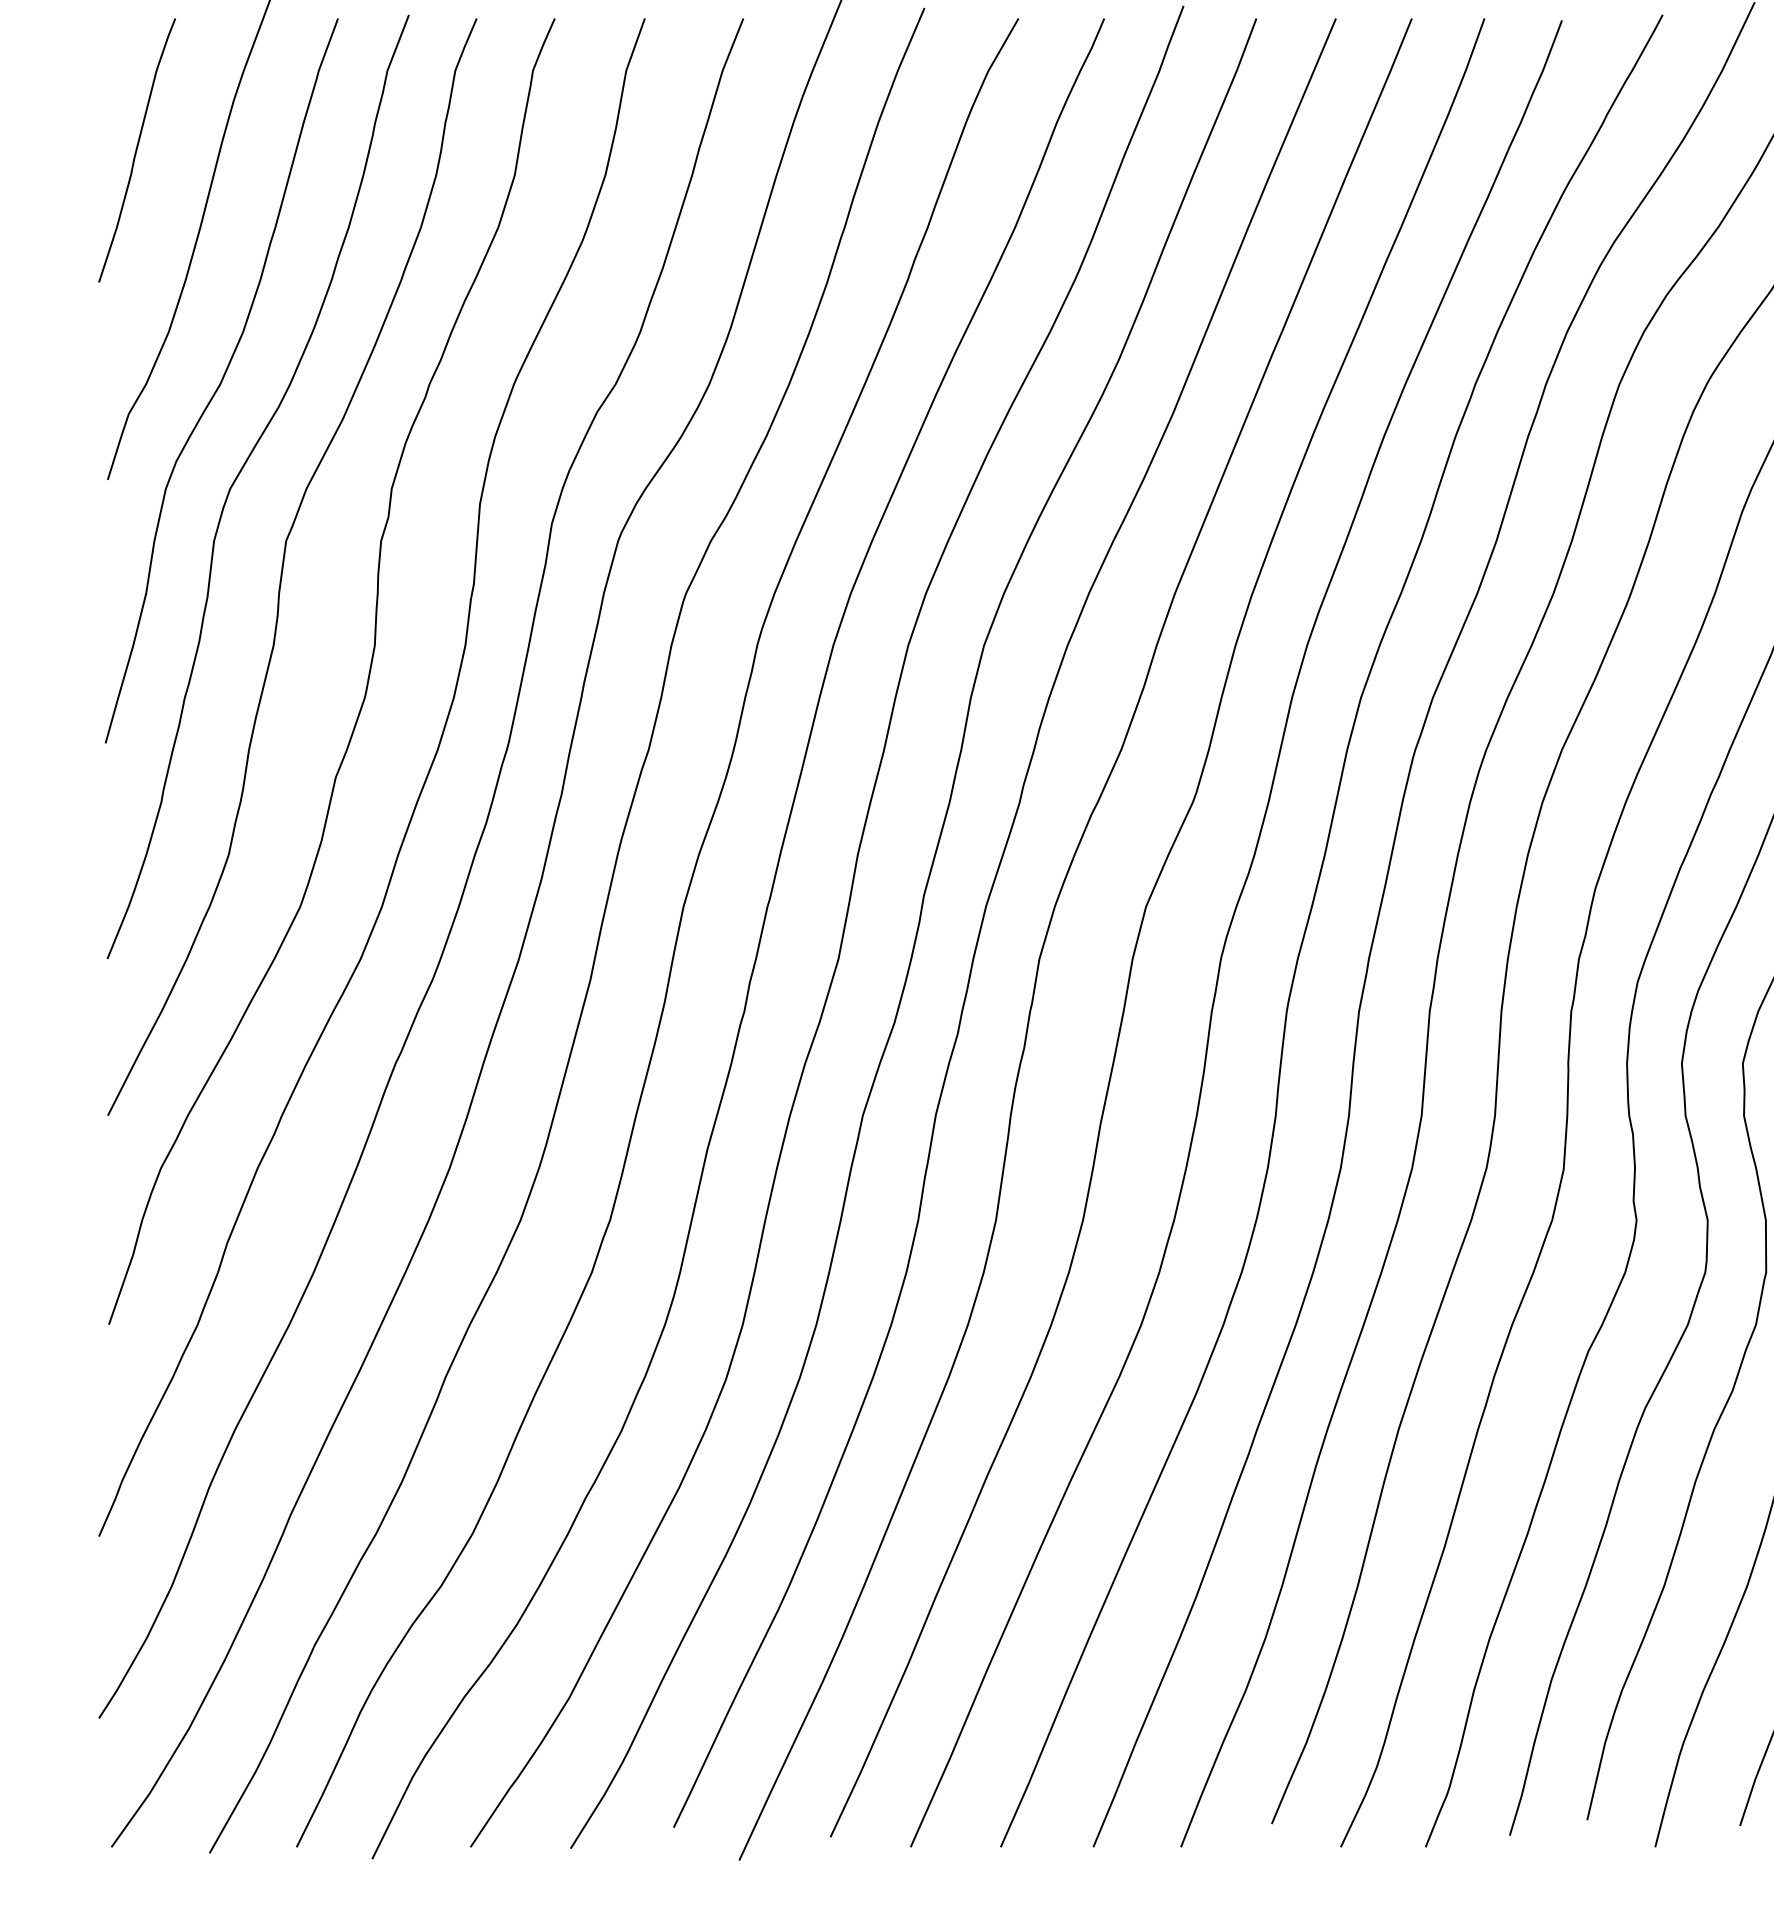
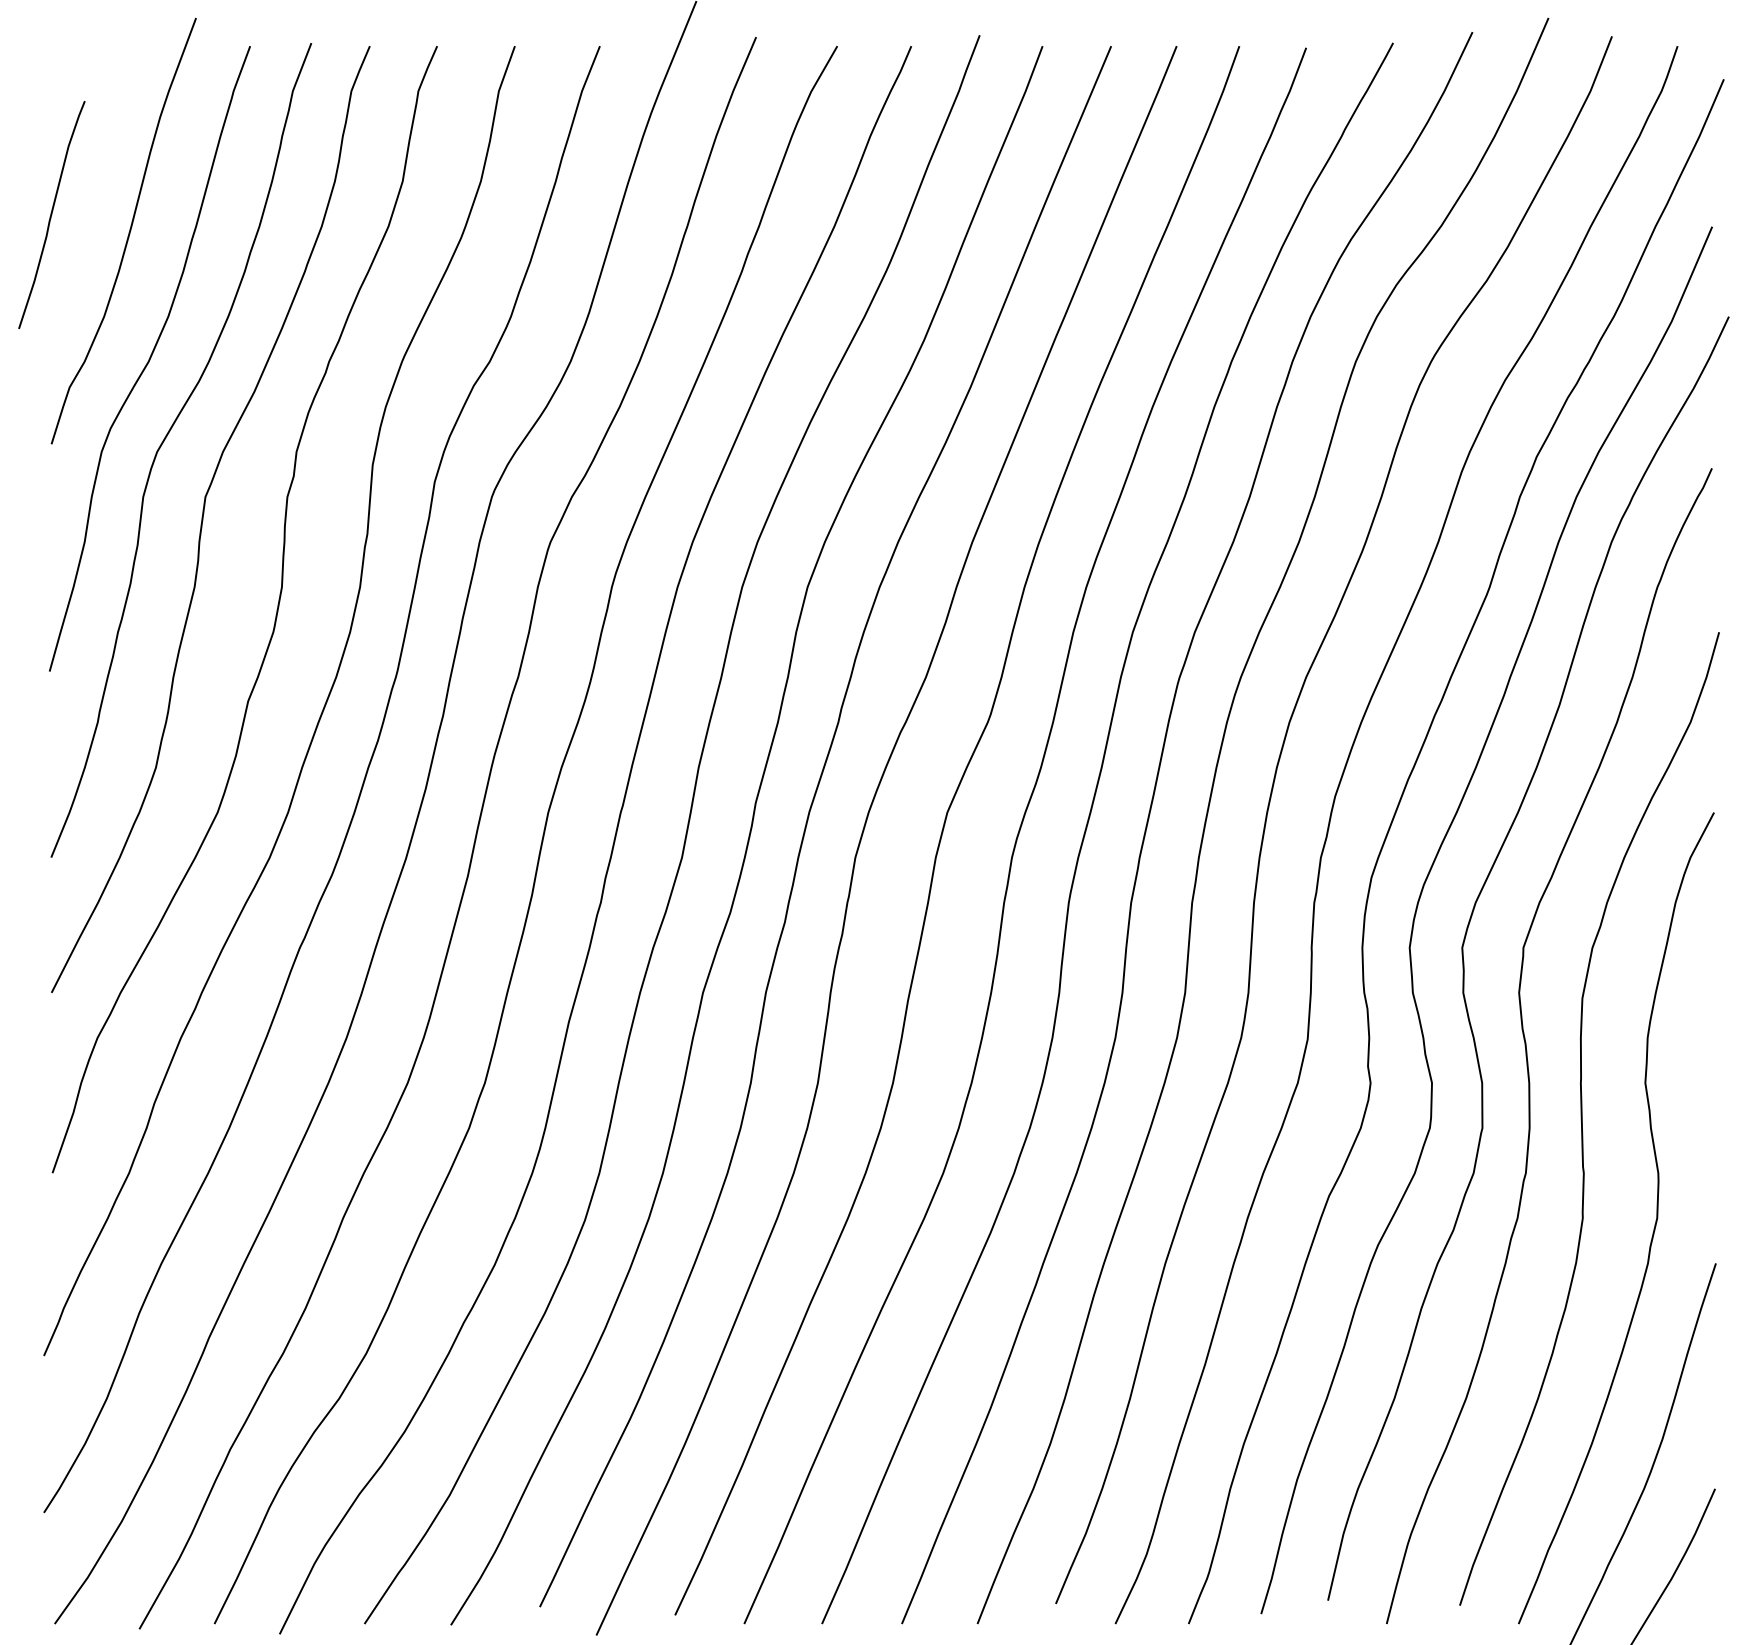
curve: (136, 149) -> (51, 214), moved

